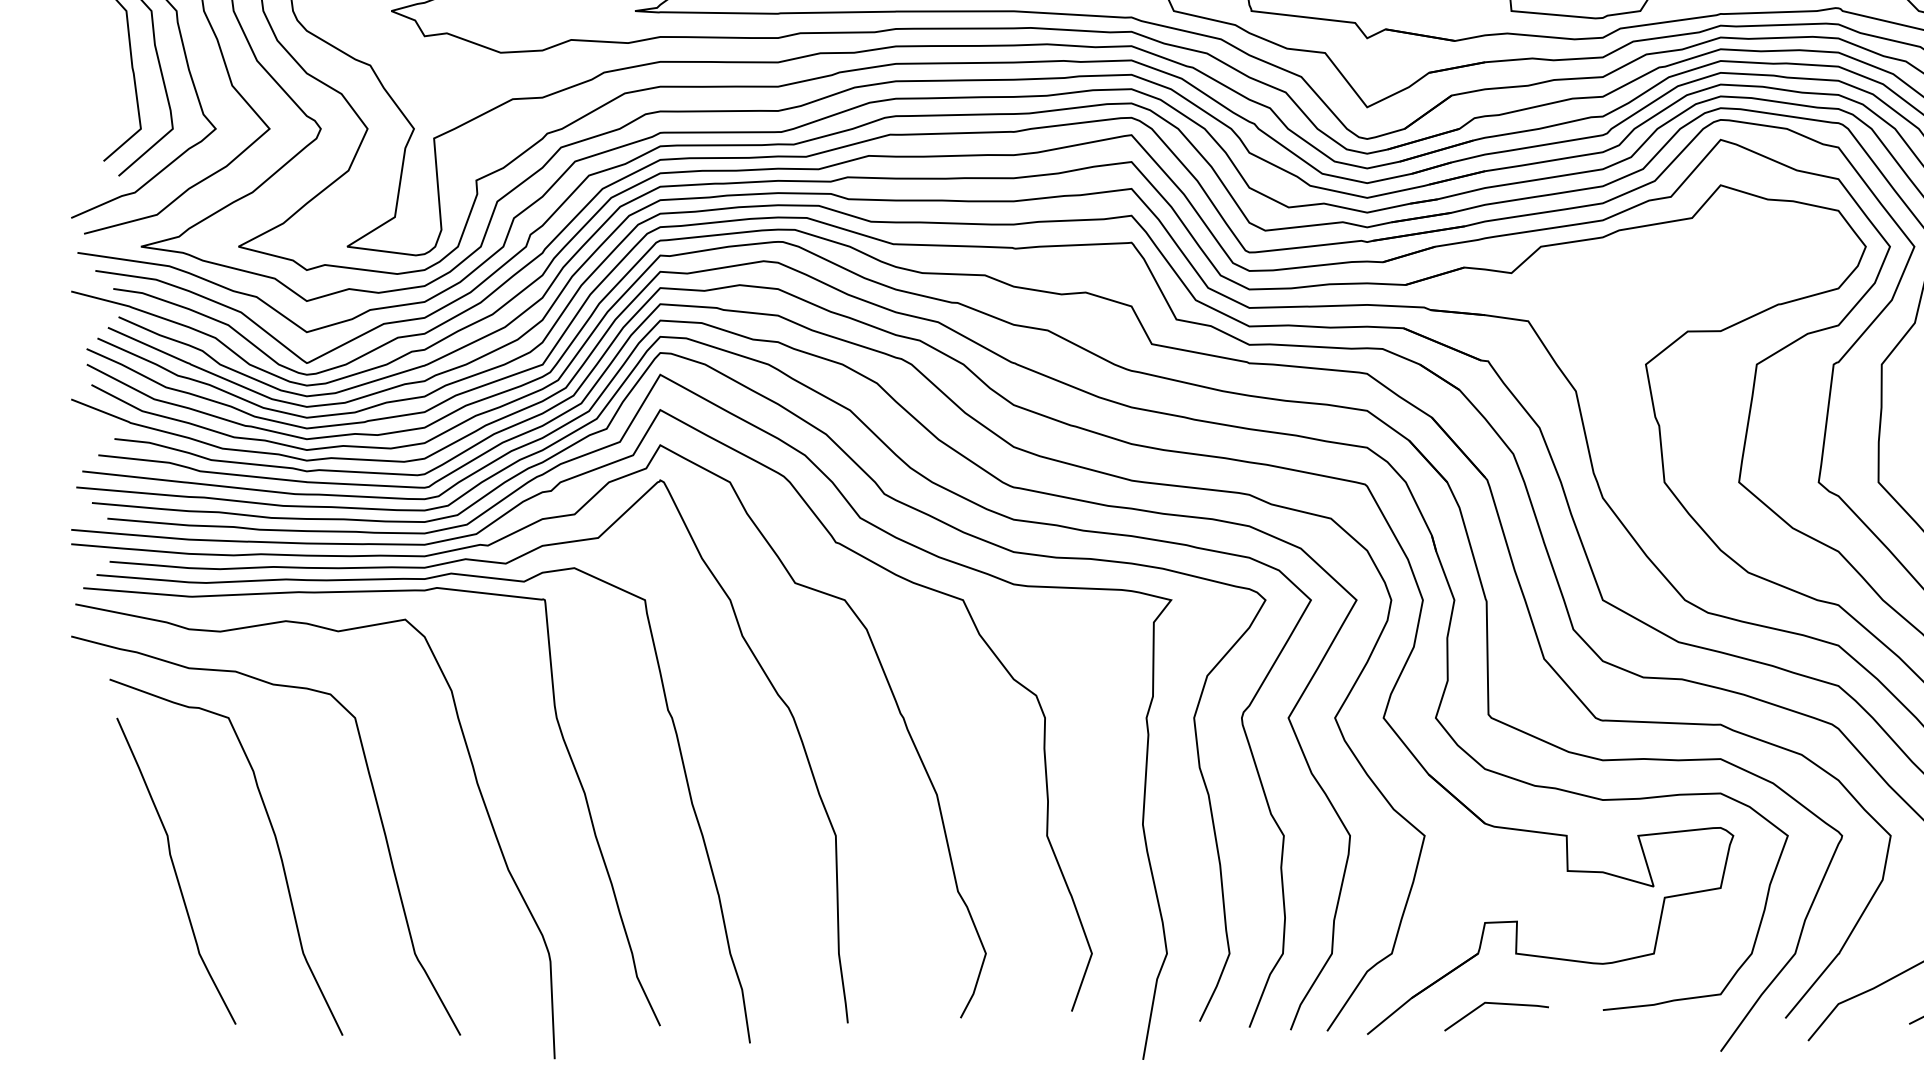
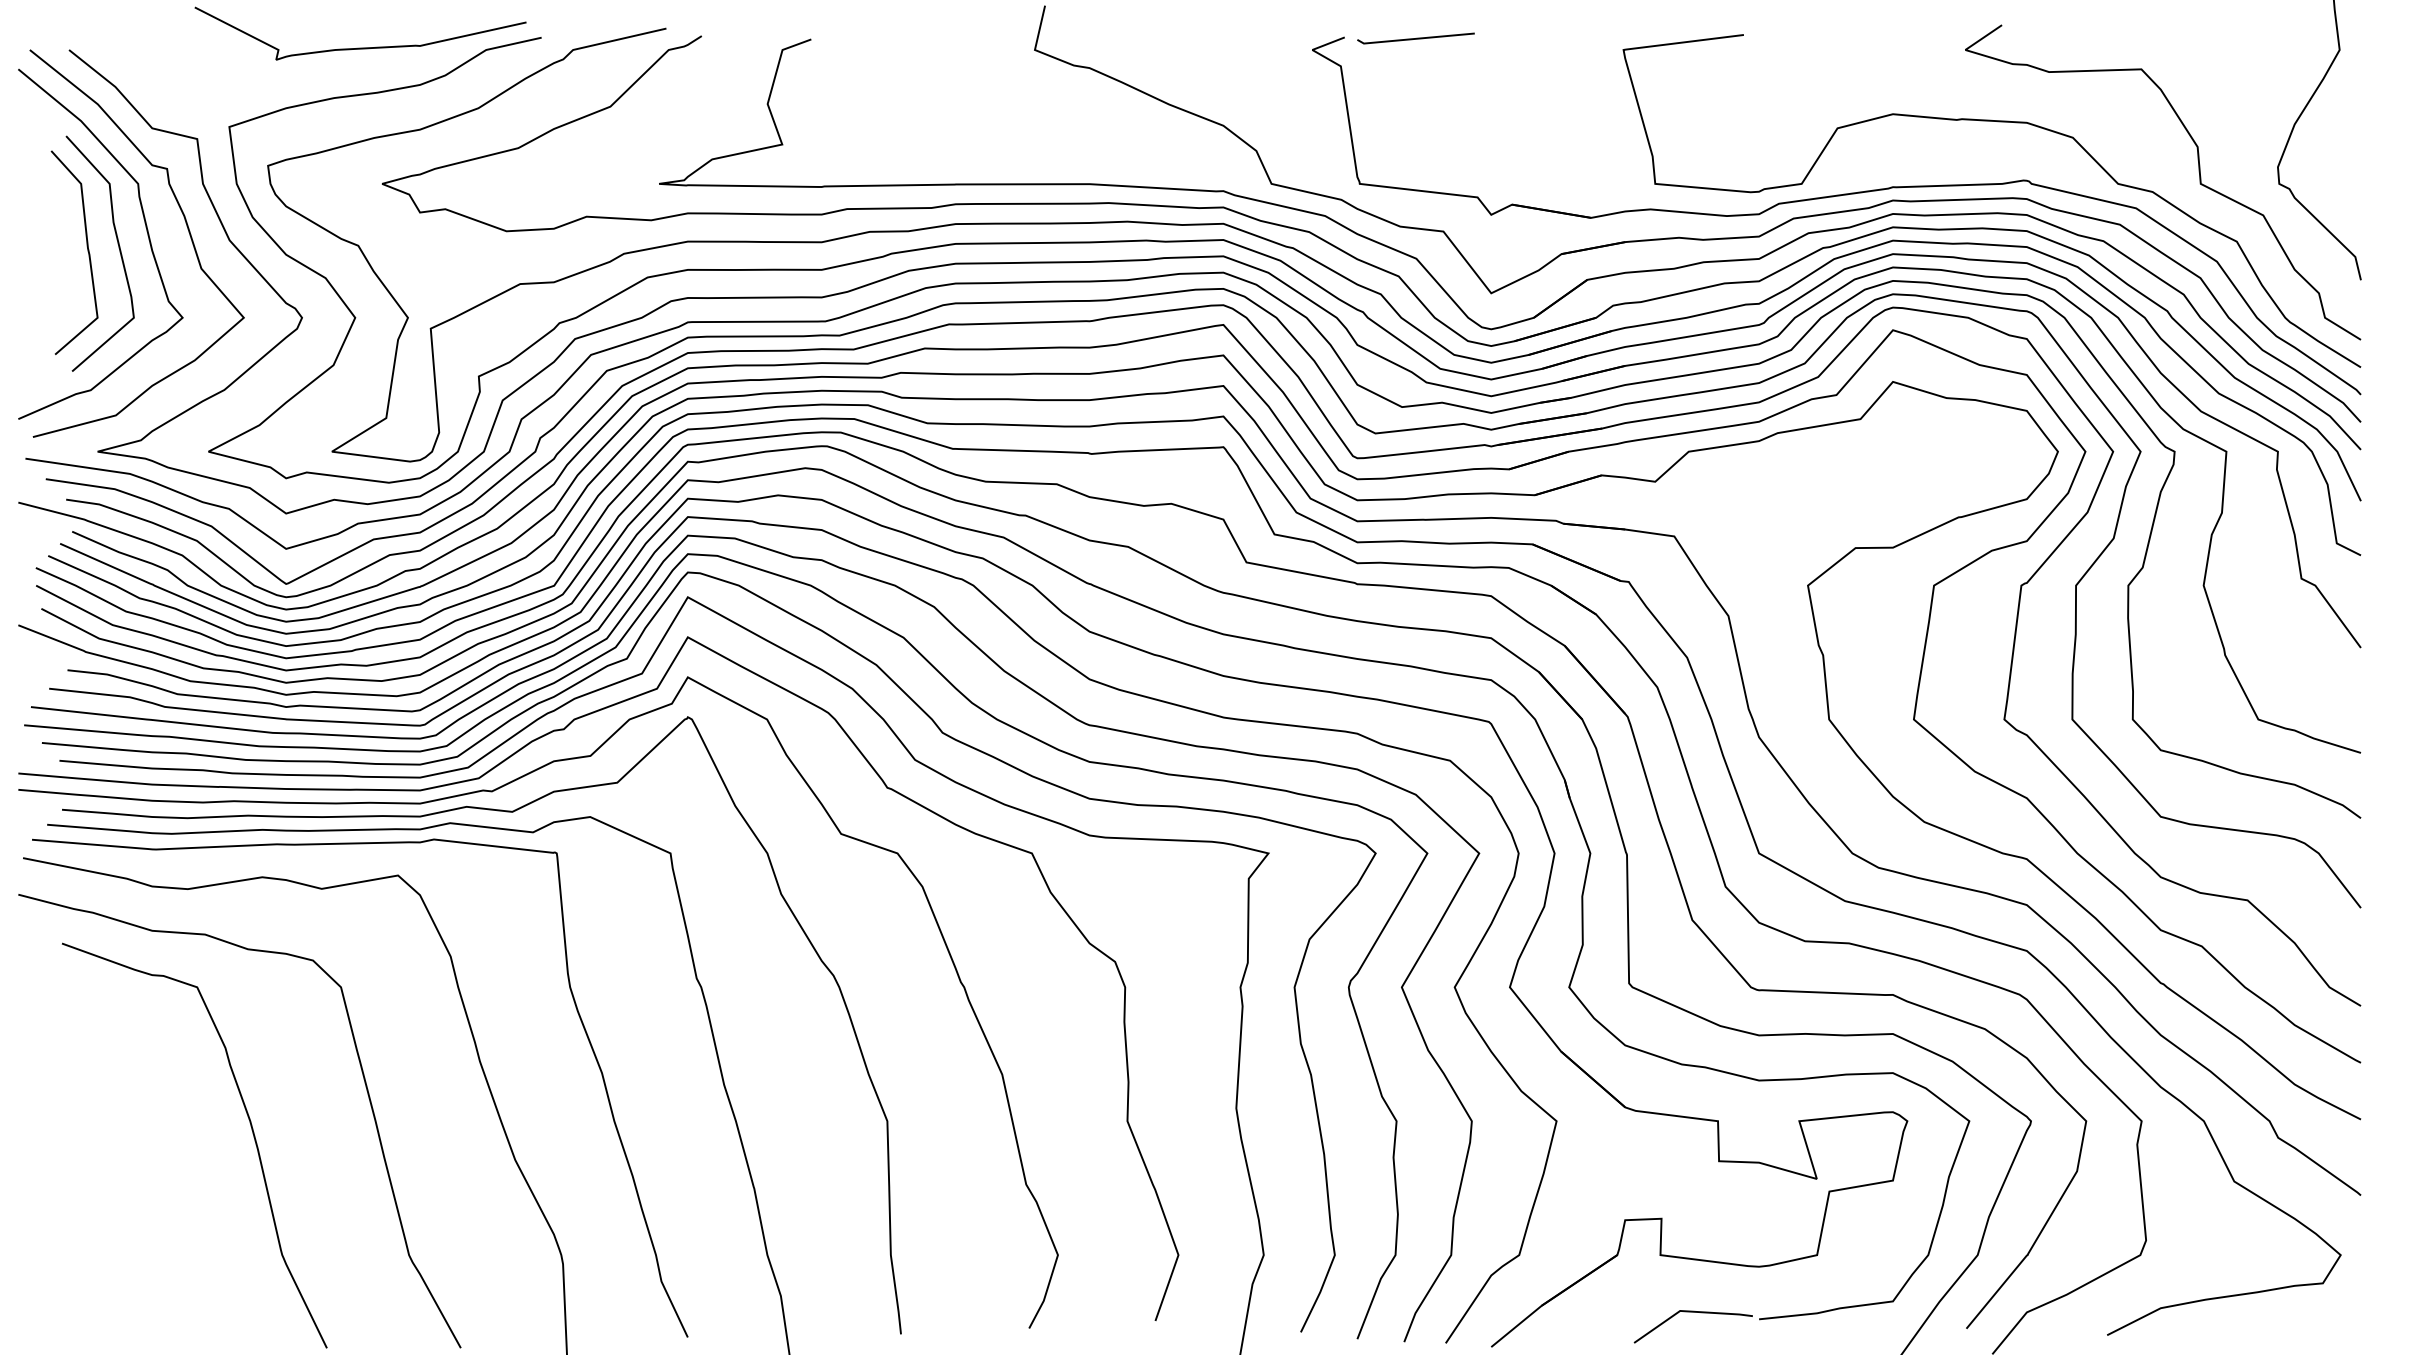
curve: (176, 871) -> (137, 1161), removed
line: (1495, 1004) -> (1692, 1312), moved

